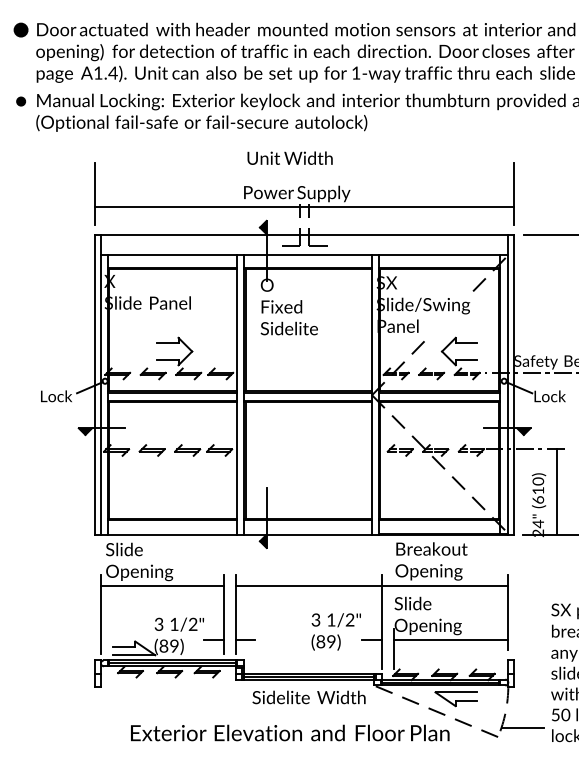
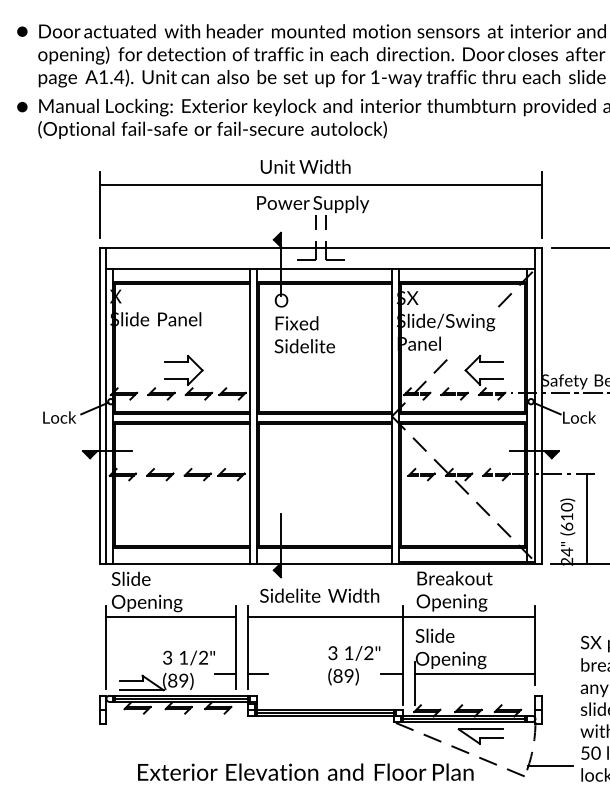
part: (21, 29) -> (22, 31), size x0.62
line: (304, 206) -> (320, 184), moved
text: (308, 697) -> (319, 595), moved

